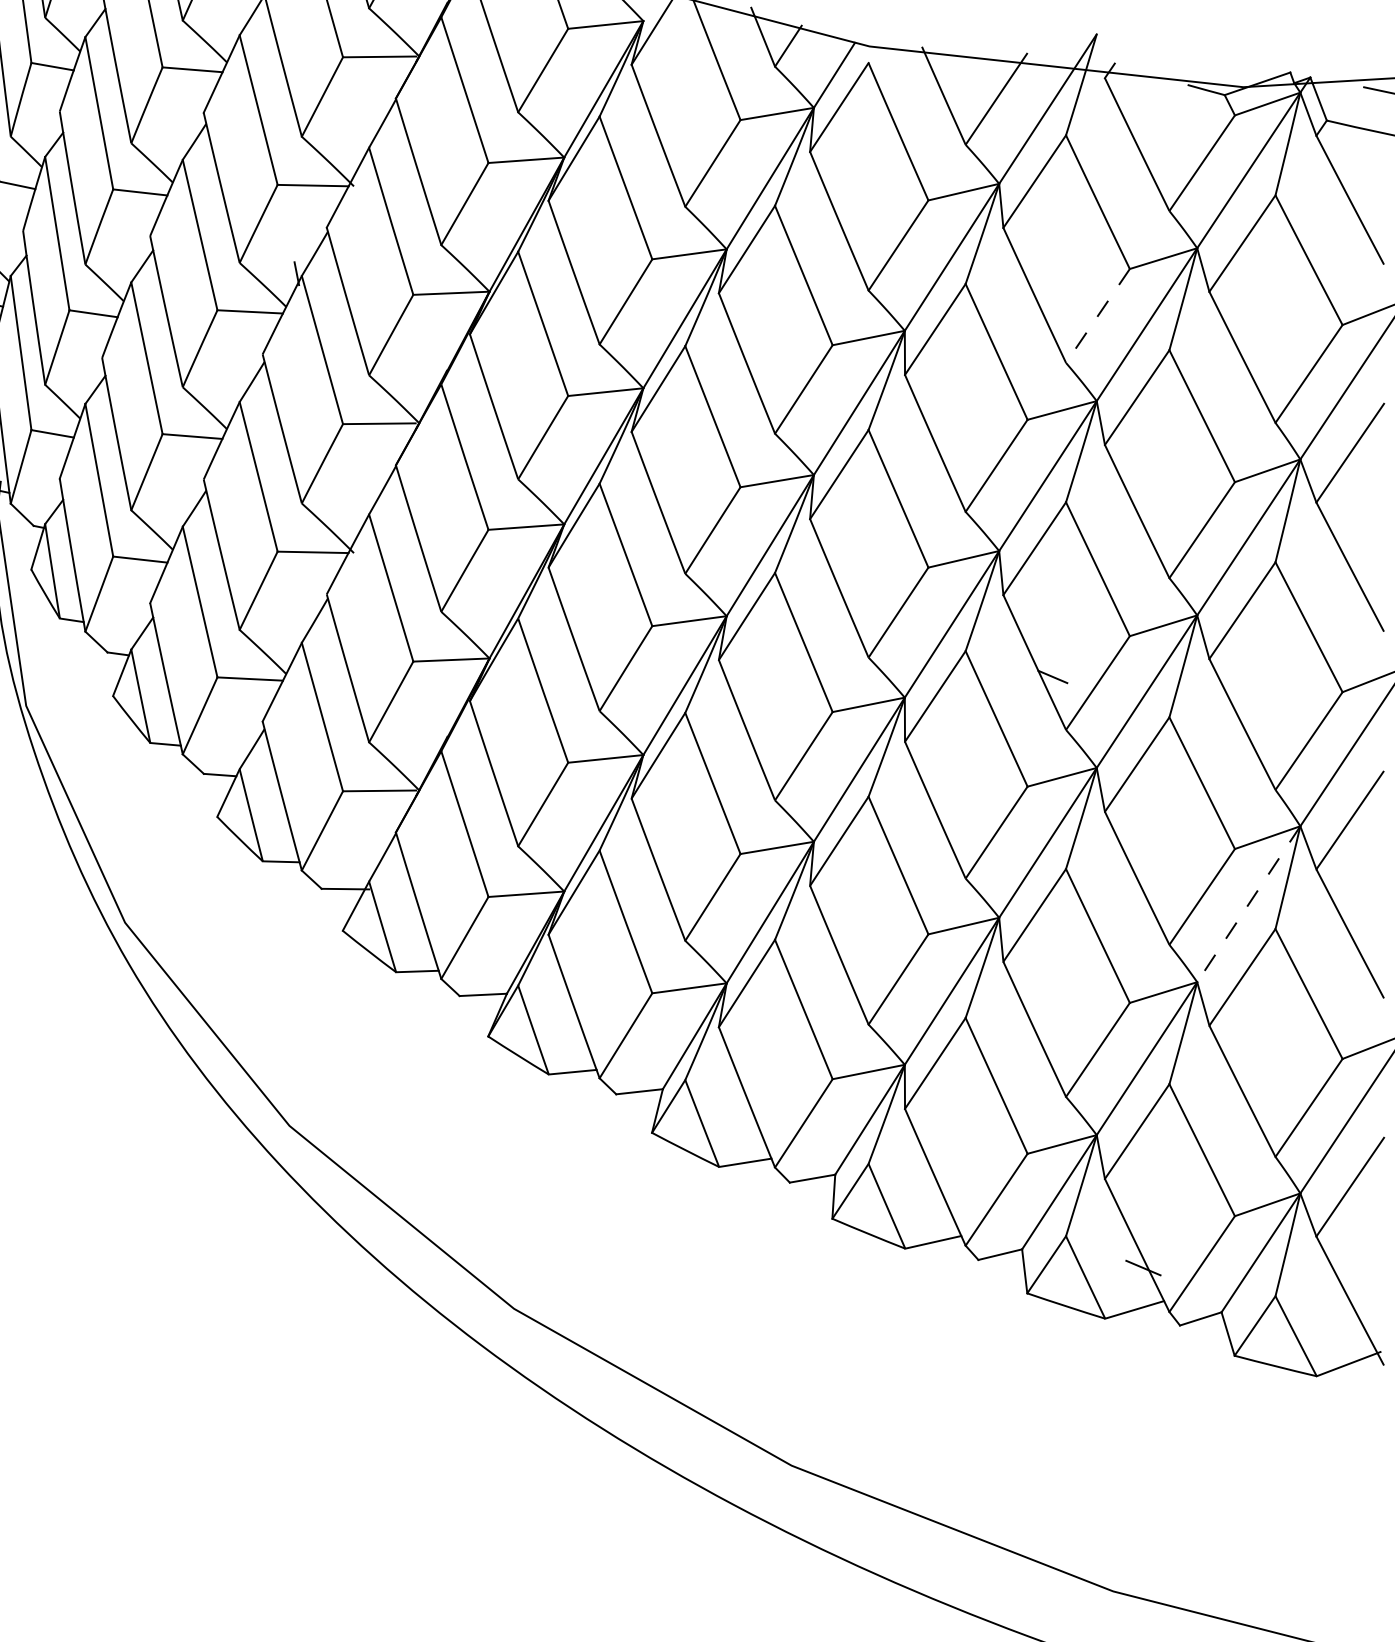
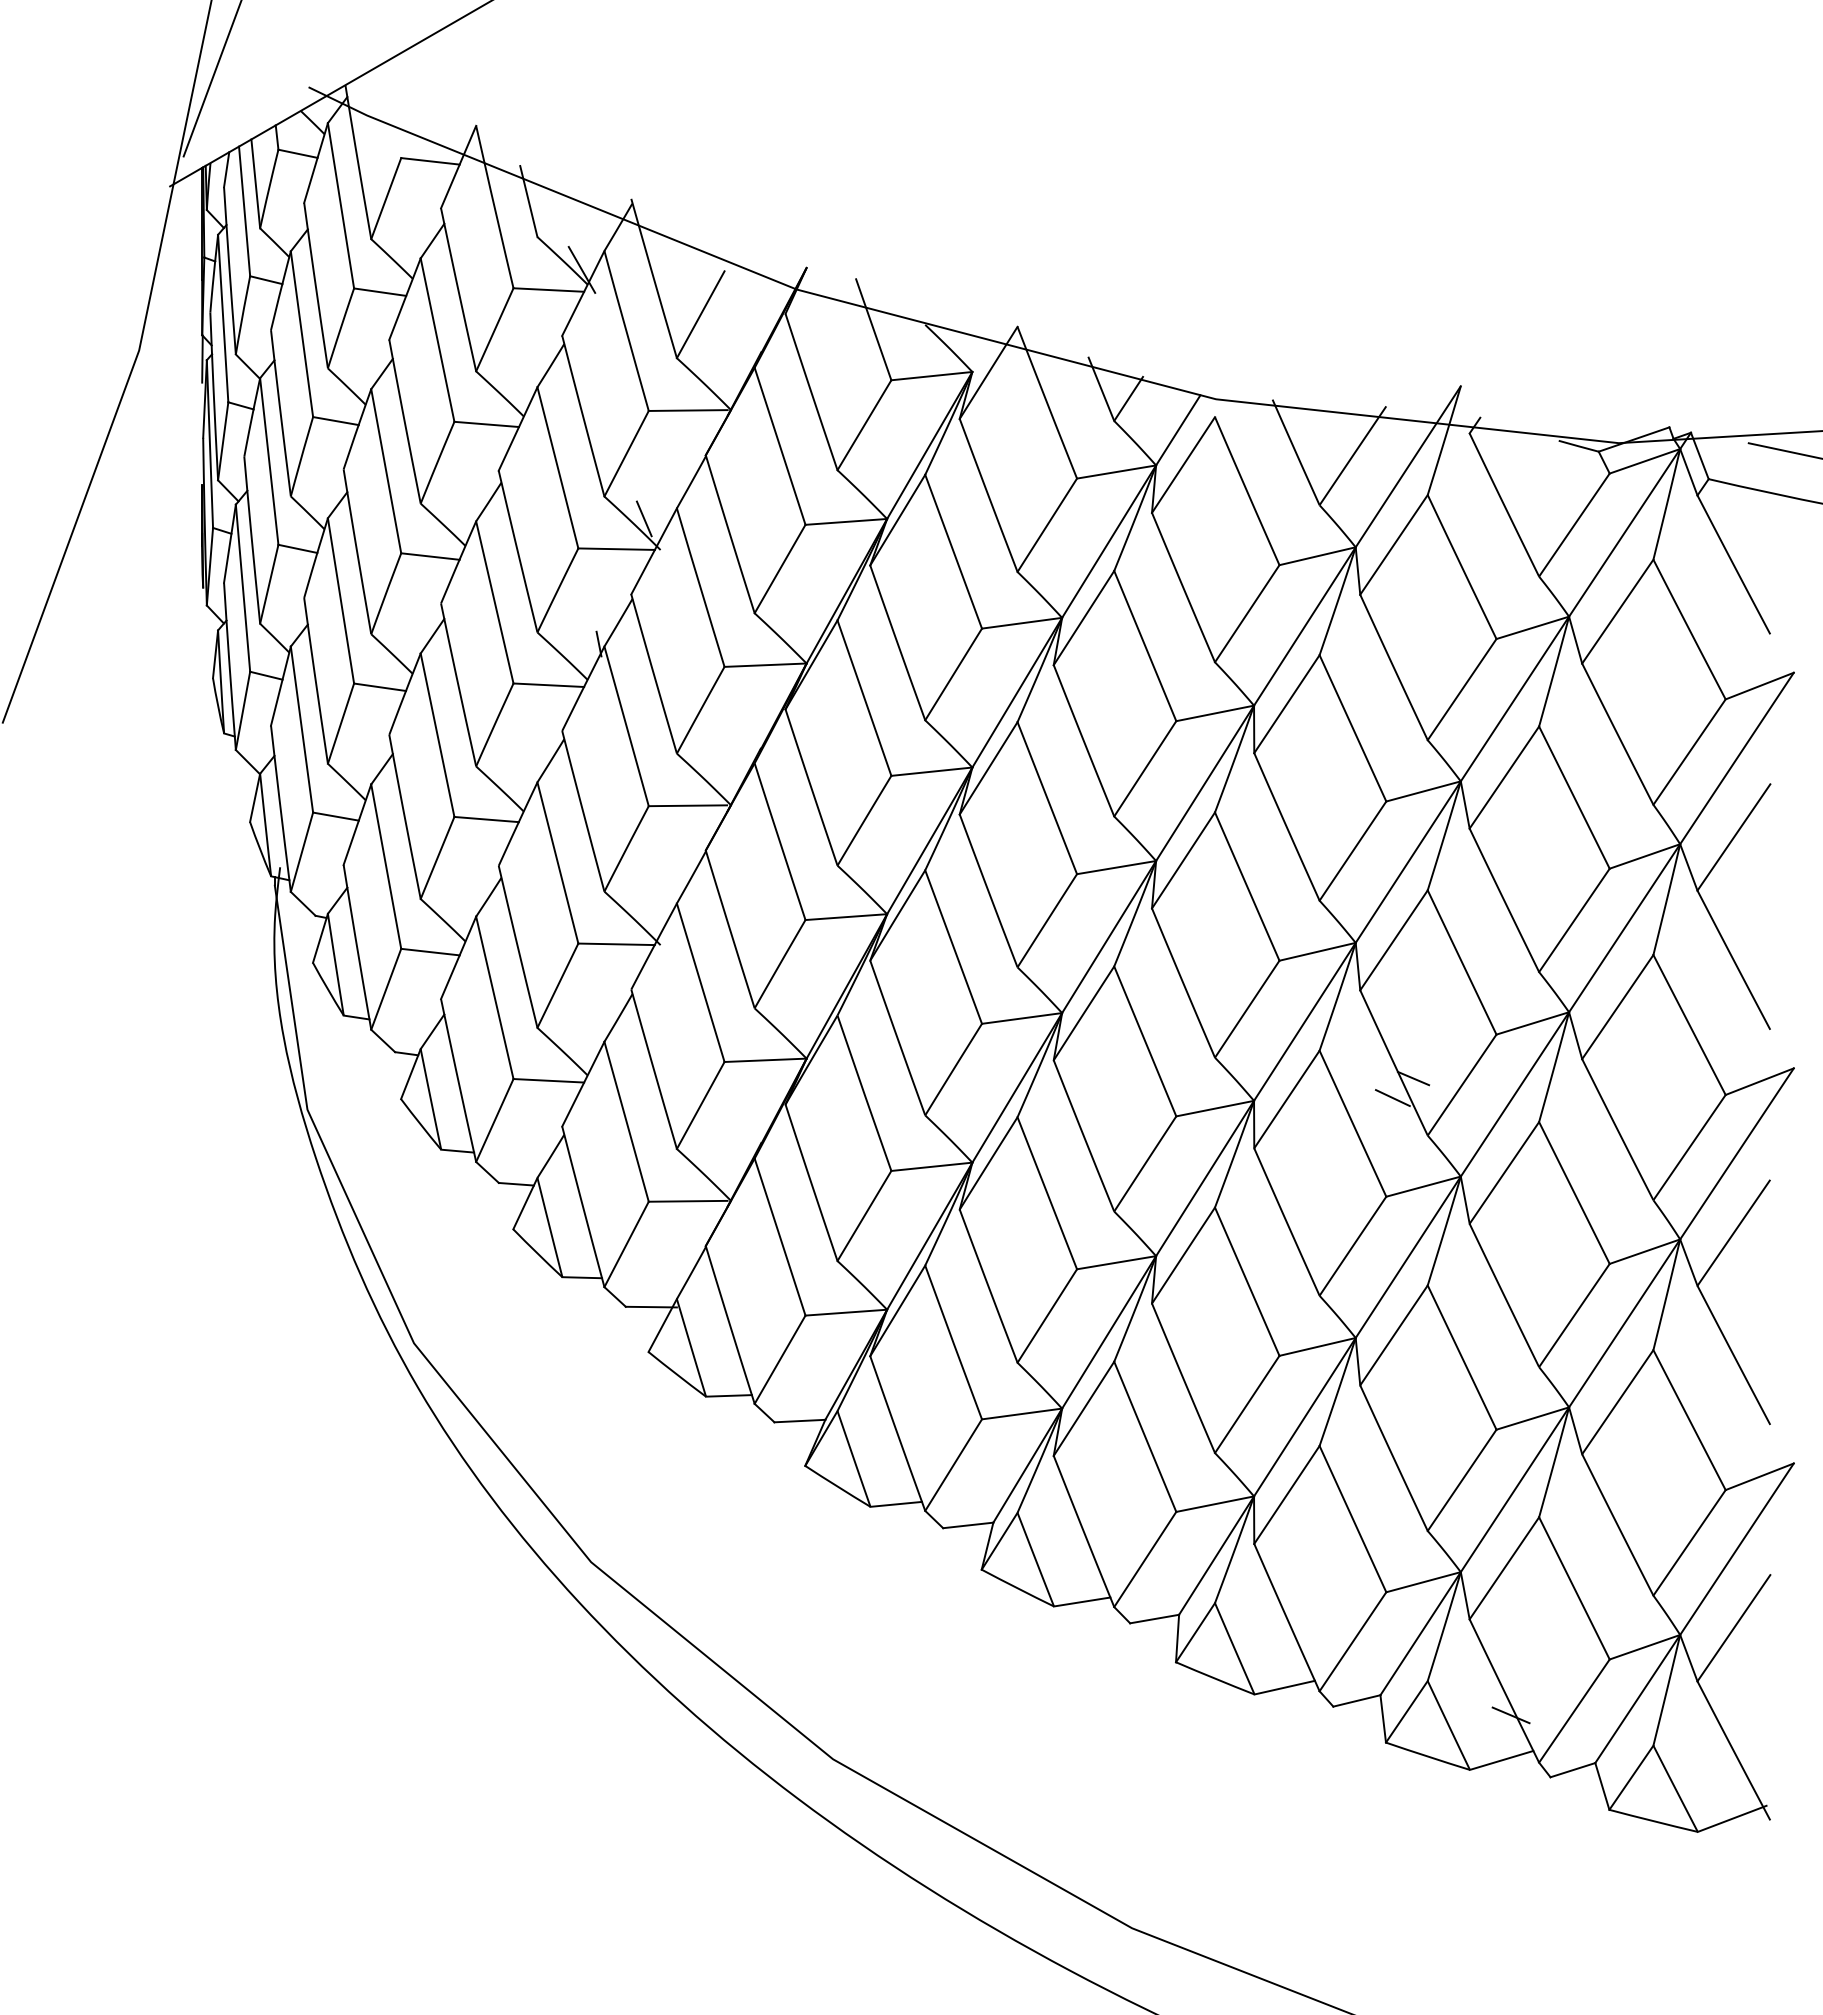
line: (338, 157) -> (643, 518), added
line: (1097, 316) -> (1461, 690), dashed -> solid
line: (1033, 695) -> (1392, 1098), added
line: (1248, 904) -> (1624, 1323), dashed -> solid

